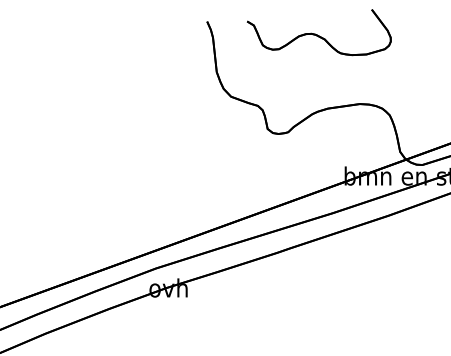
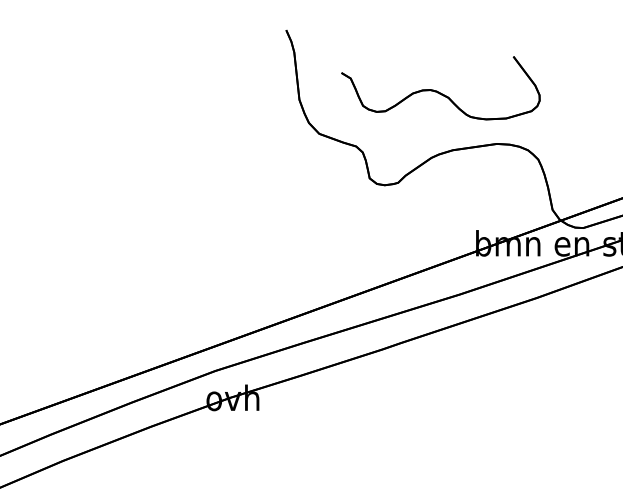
part: (318, 32) -> (440, 88), moved

